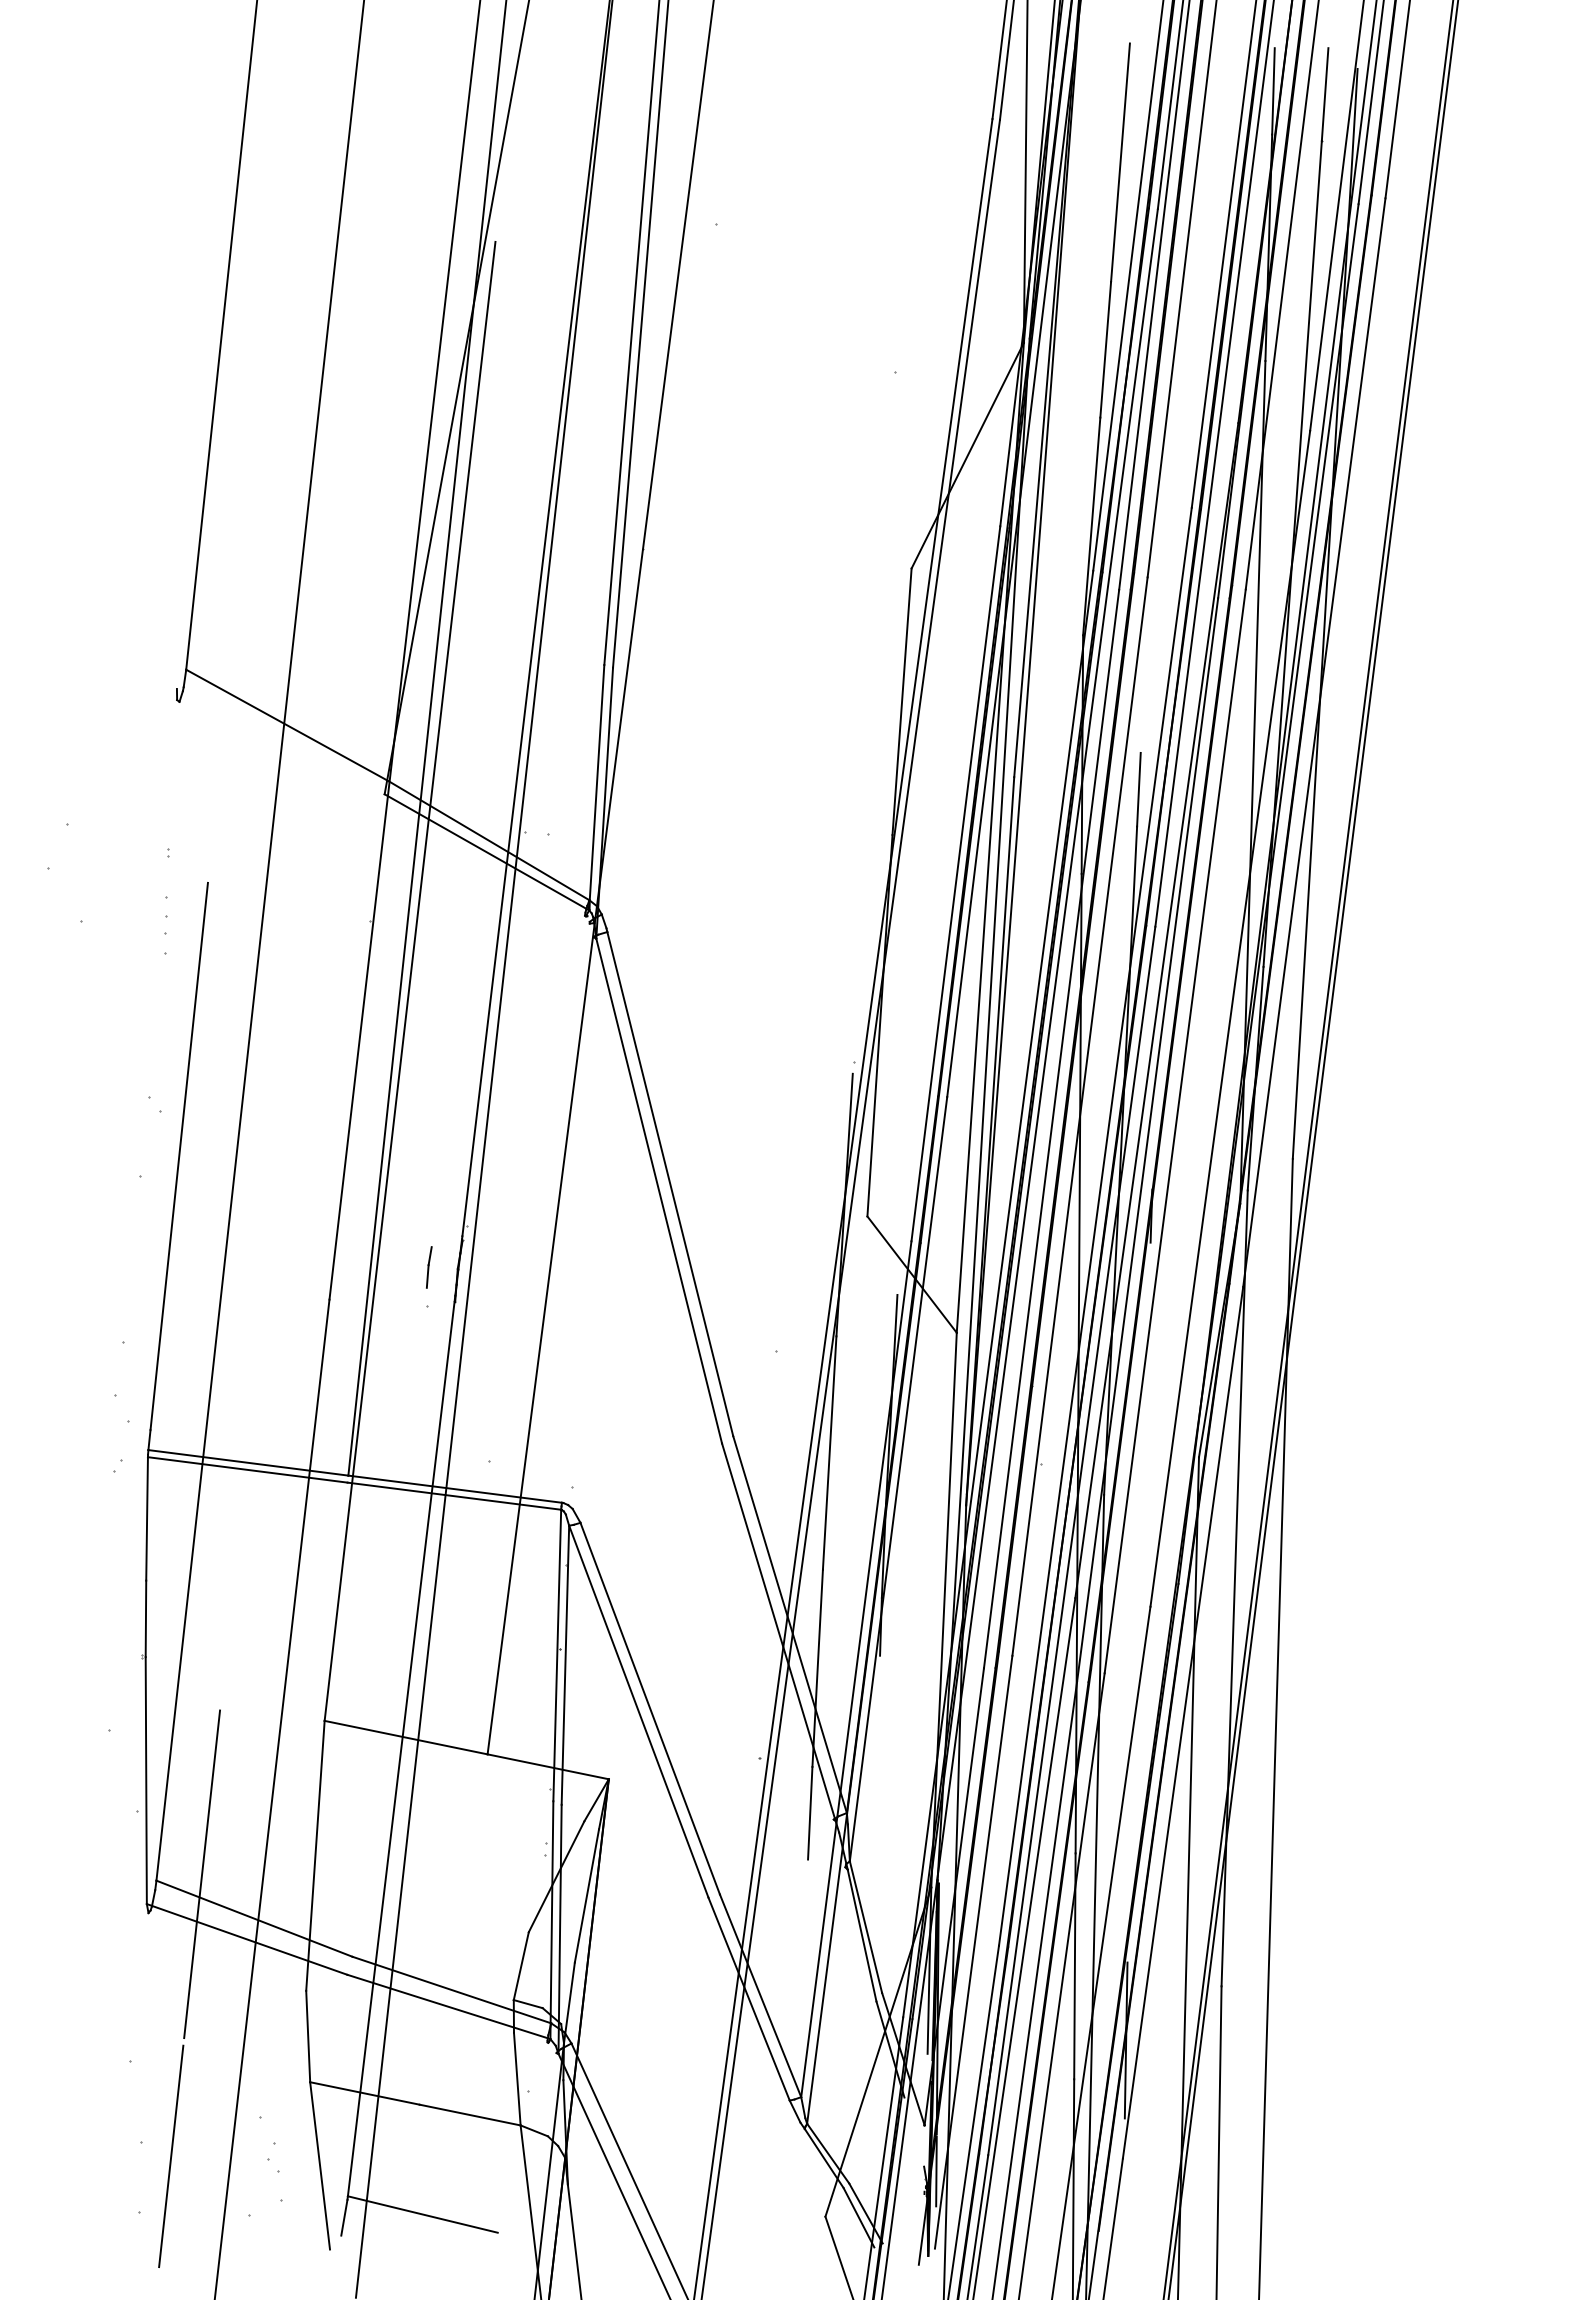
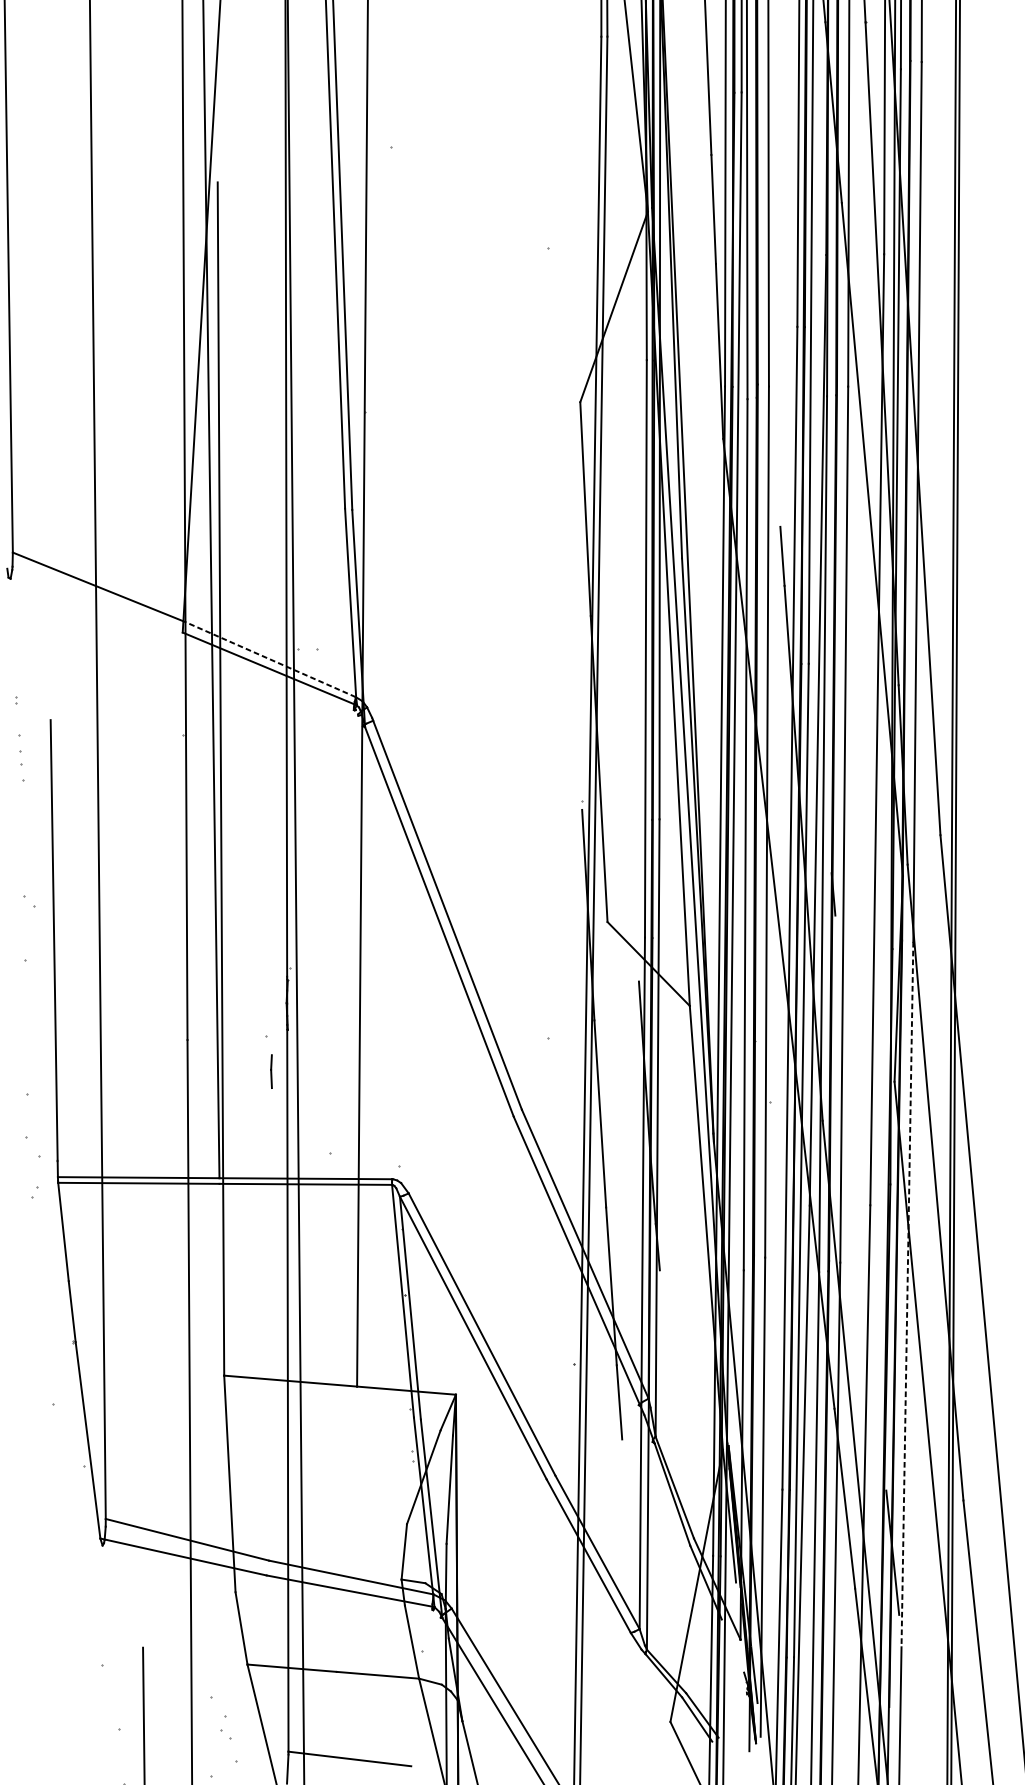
line: (488, 840) -> (269, 659), solid -> dashed
line: (429, 1267) -> (272, 1071), moved
line: (1183, 1722) -> (907, 1294), solid -> dashed
line: (202, 1874) -> (141, 1509), removed

